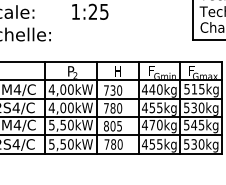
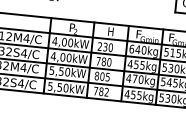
text: (144, 89) -> (131, 48), 440kg -> 640kg
text: (106, 90) -> (100, 46), 730 -> 230
text: (119, 144) -> (106, 92), 780 -> 782

